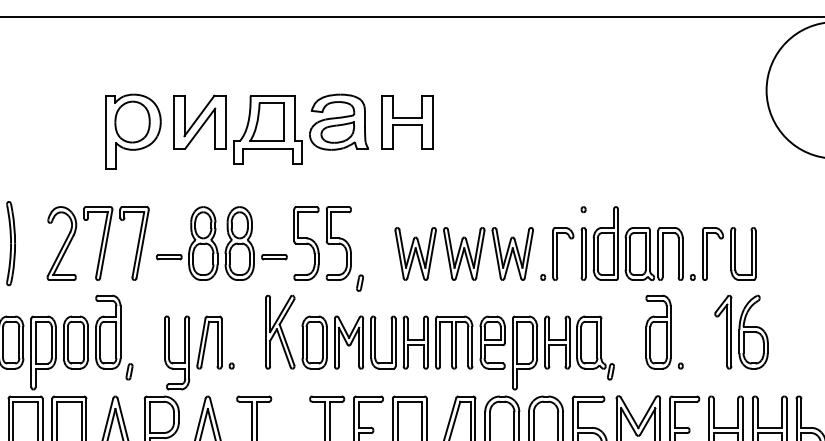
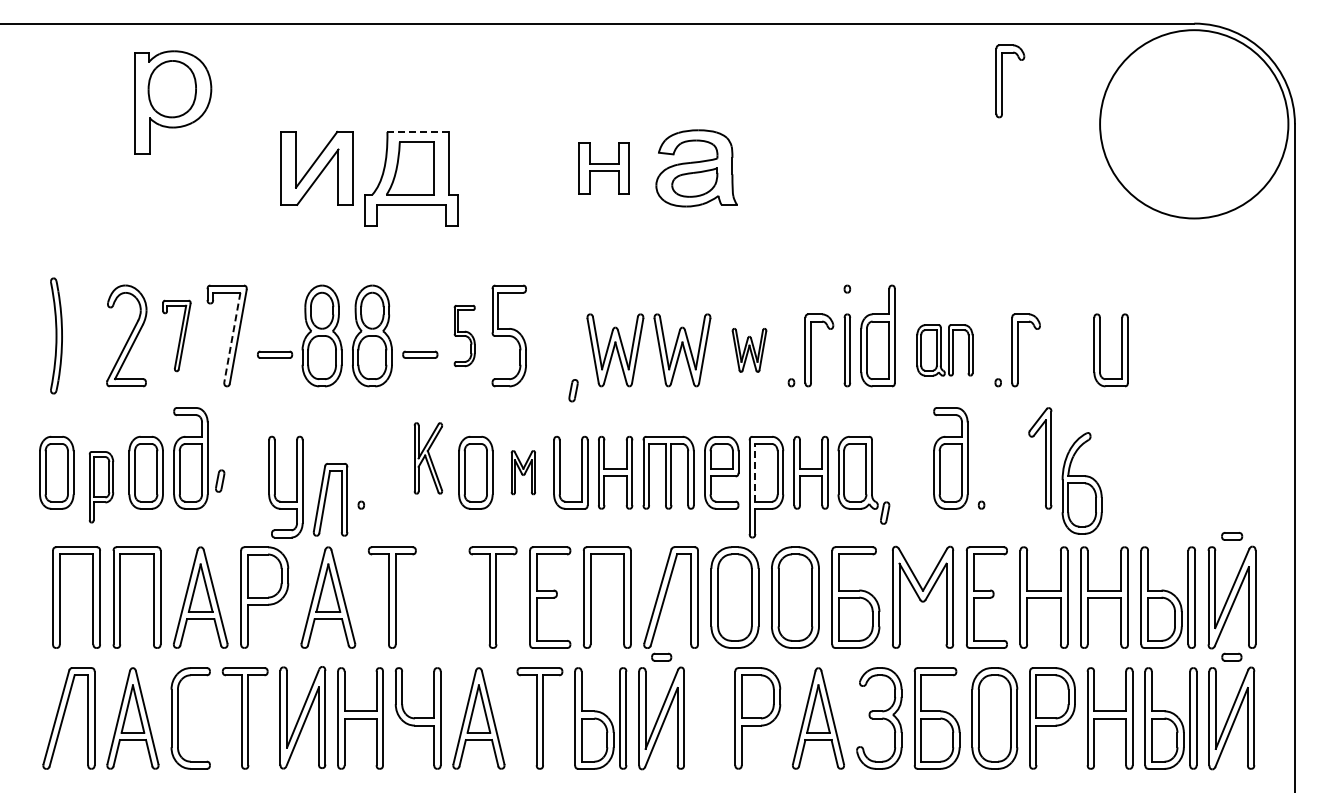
part: (695, 59) -> (1002, 81), added
line: (273, 95) -> (418, 131), solid -> dashed
part: (339, 122) -> (696, 168), moved
part: (407, 122) -> (604, 168), size x0.7
part: (133, 131) -> (173, 102), moved
part: (97, 243) -> (176, 335), size x0.7
part: (306, 243) -> (464, 335), size x0.6
line: (138, 244) -> (232, 337), solid -> dashed
part: (512, 254) -> (749, 350), size x0.6
part: (653, 254) -> (944, 350), size x0.7
part: (735, 254) -> (1100, 350), moved
part: (360, 283) -> (573, 390), moved
part: (280, 332) -> (428, 458), size x0.7
part: (753, 332) -> (1081, 483), moved
part: (209, 342) -> (330, 499), moved
part: (349, 342) -> (523, 472), size x0.6
line: (517, 342) -> (755, 472), solid -> dashed
part: (43, 353) -> (101, 487), size x0.7
part: (129, 371) -> (220, 480), moved

